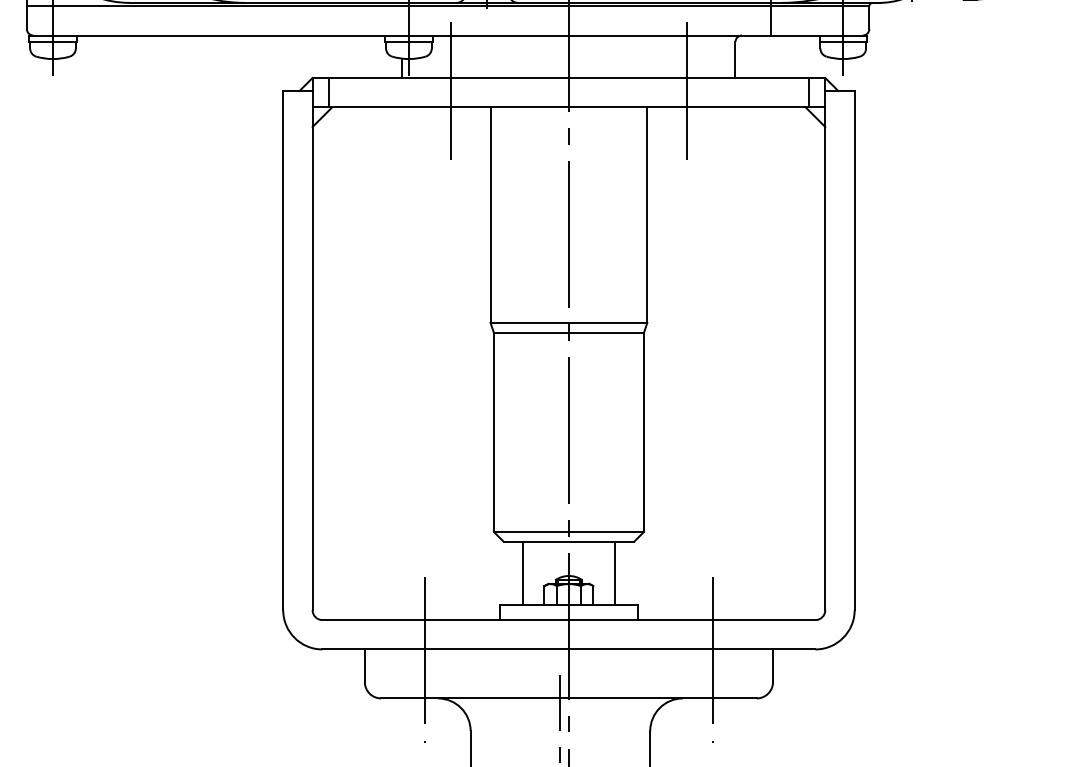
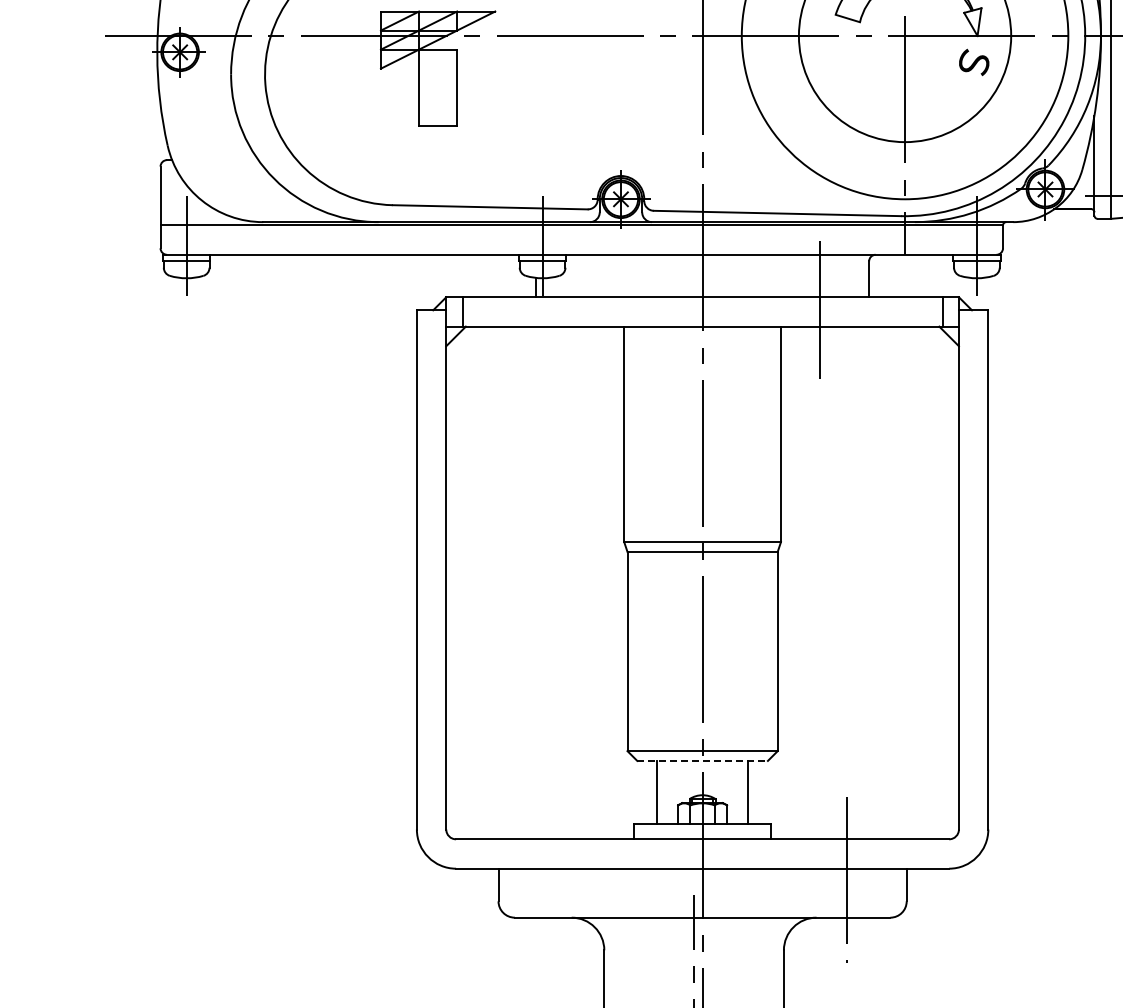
line: (450, 90) -> (584, 309), removed
line: (569, 541) -> (703, 760), solid -> dashed
line: (424, 660) -> (558, 879), removed

